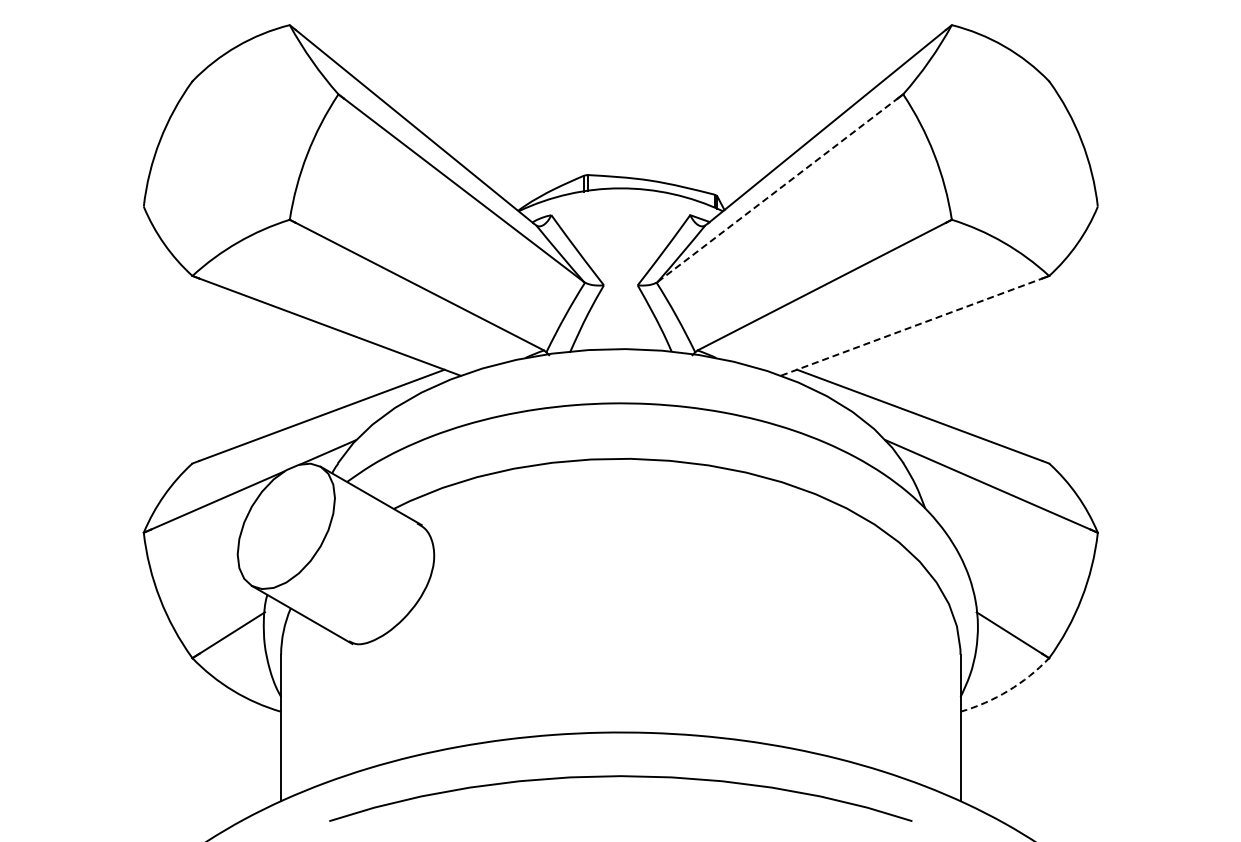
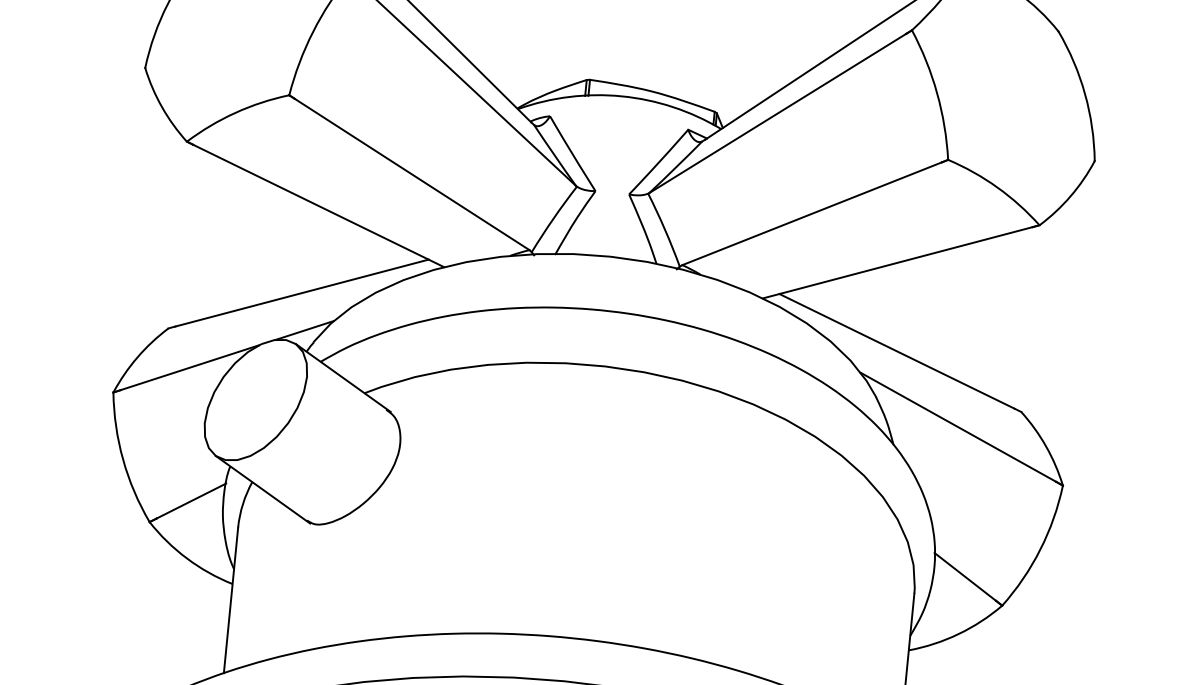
line: (778, 189) -> (778, 112), dashed -> solid
line: (912, 326) -> (898, 262), dashed -> solid
arc: (1008, 690) -> (958, 633), dashed -> solid

